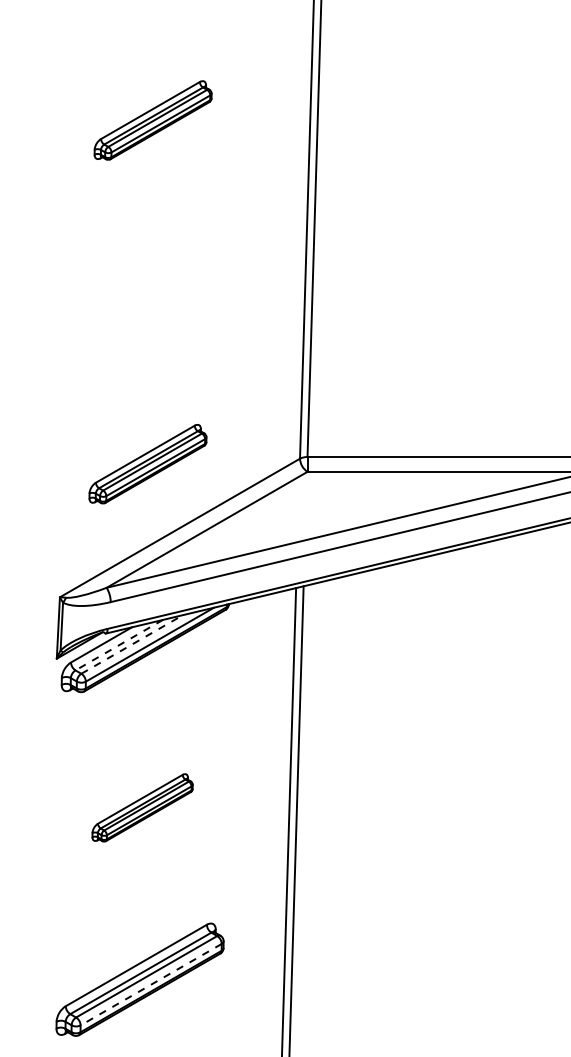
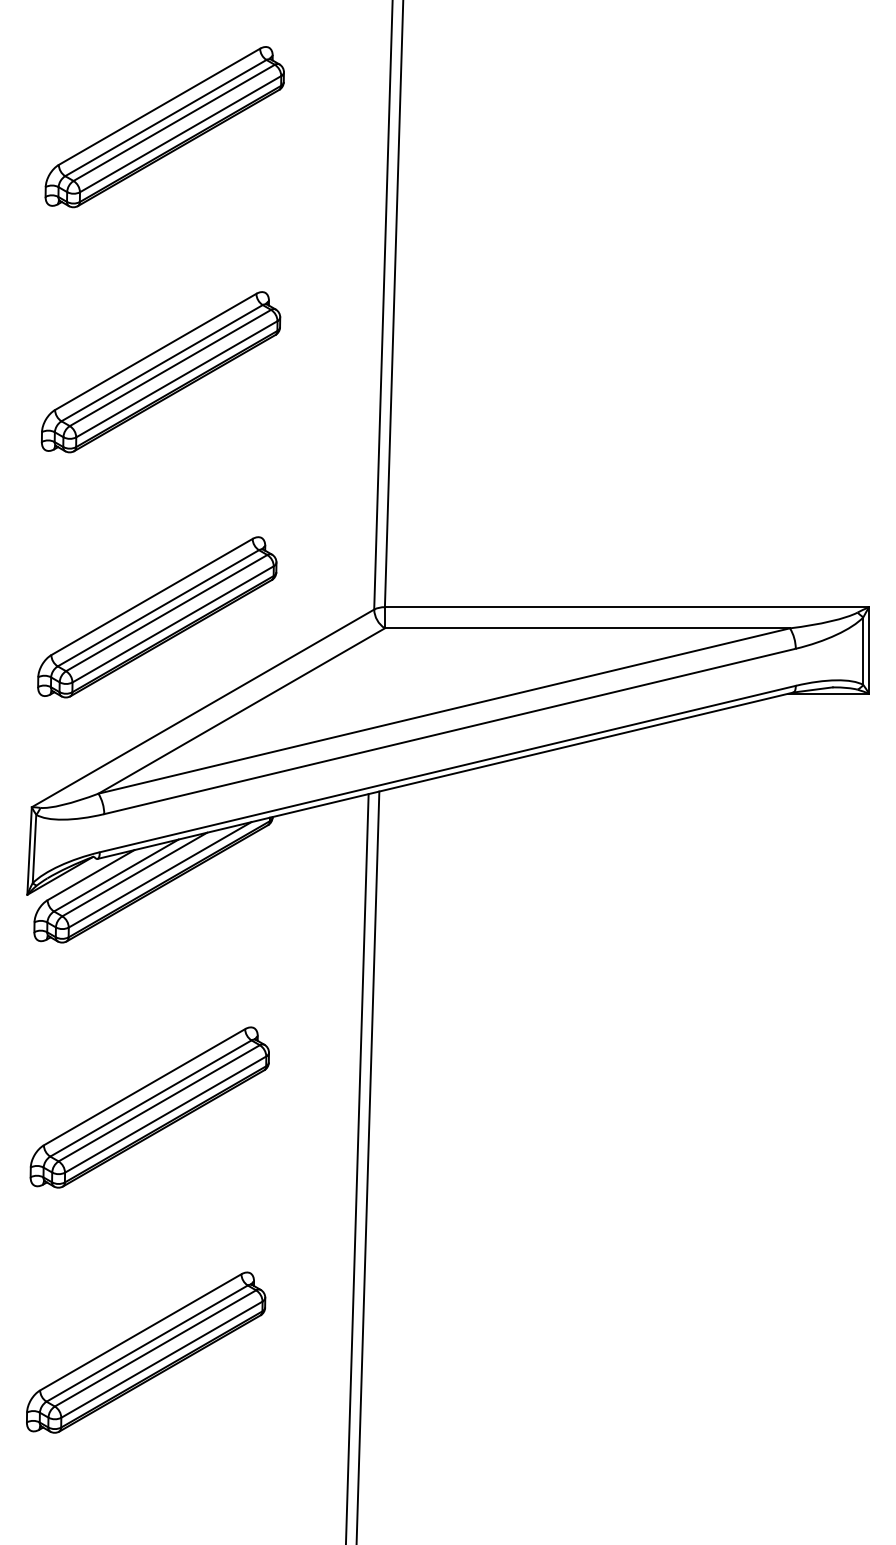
part: (152, 120) -> (164, 127), size x1.43
part: (150, 292) -> (160, 372), added
part: (148, 464) -> (157, 617), size x1.43
line: (131, 644) -> (134, 874), dashed -> solid
line: (119, 645) -> (116, 875), dashed -> solid
part: (142, 807) -> (149, 1107), size x1.67
line: (150, 984) -> (161, 1359), dashed -> solid

